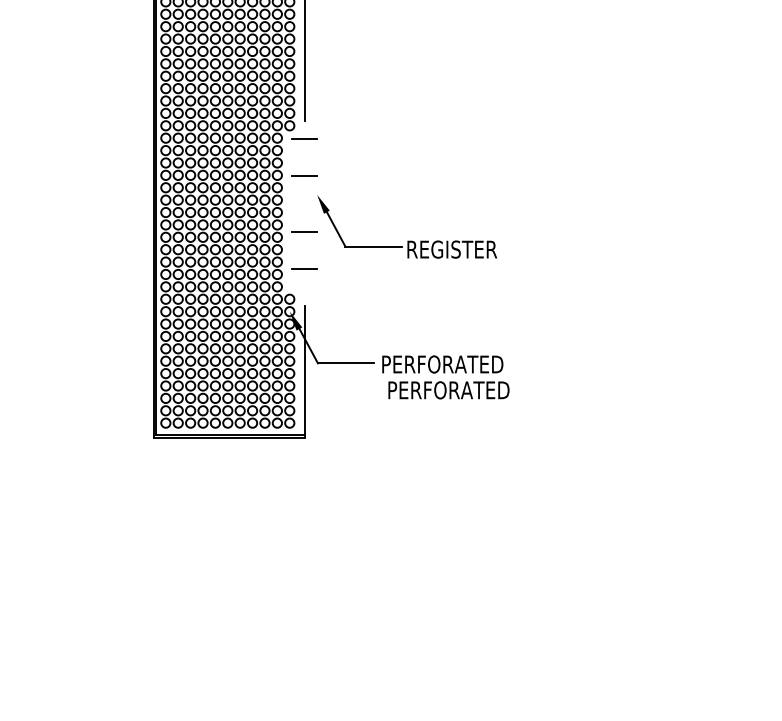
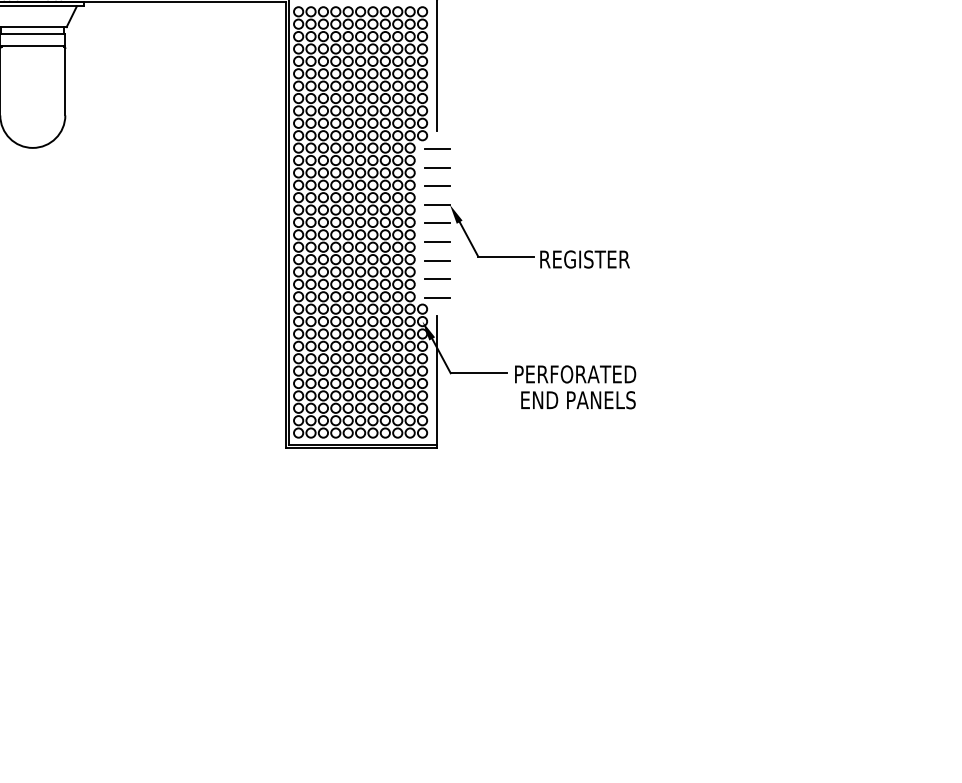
line: (304, 157) -> (437, 167), added
line: (304, 194) -> (437, 204), added
line: (304, 213) -> (437, 223), added
line: (304, 250) -> (437, 260), added
line: (304, 287) -> (437, 297), added
text: (449, 390) -> (582, 400), PERFORATED -> END PANELS

